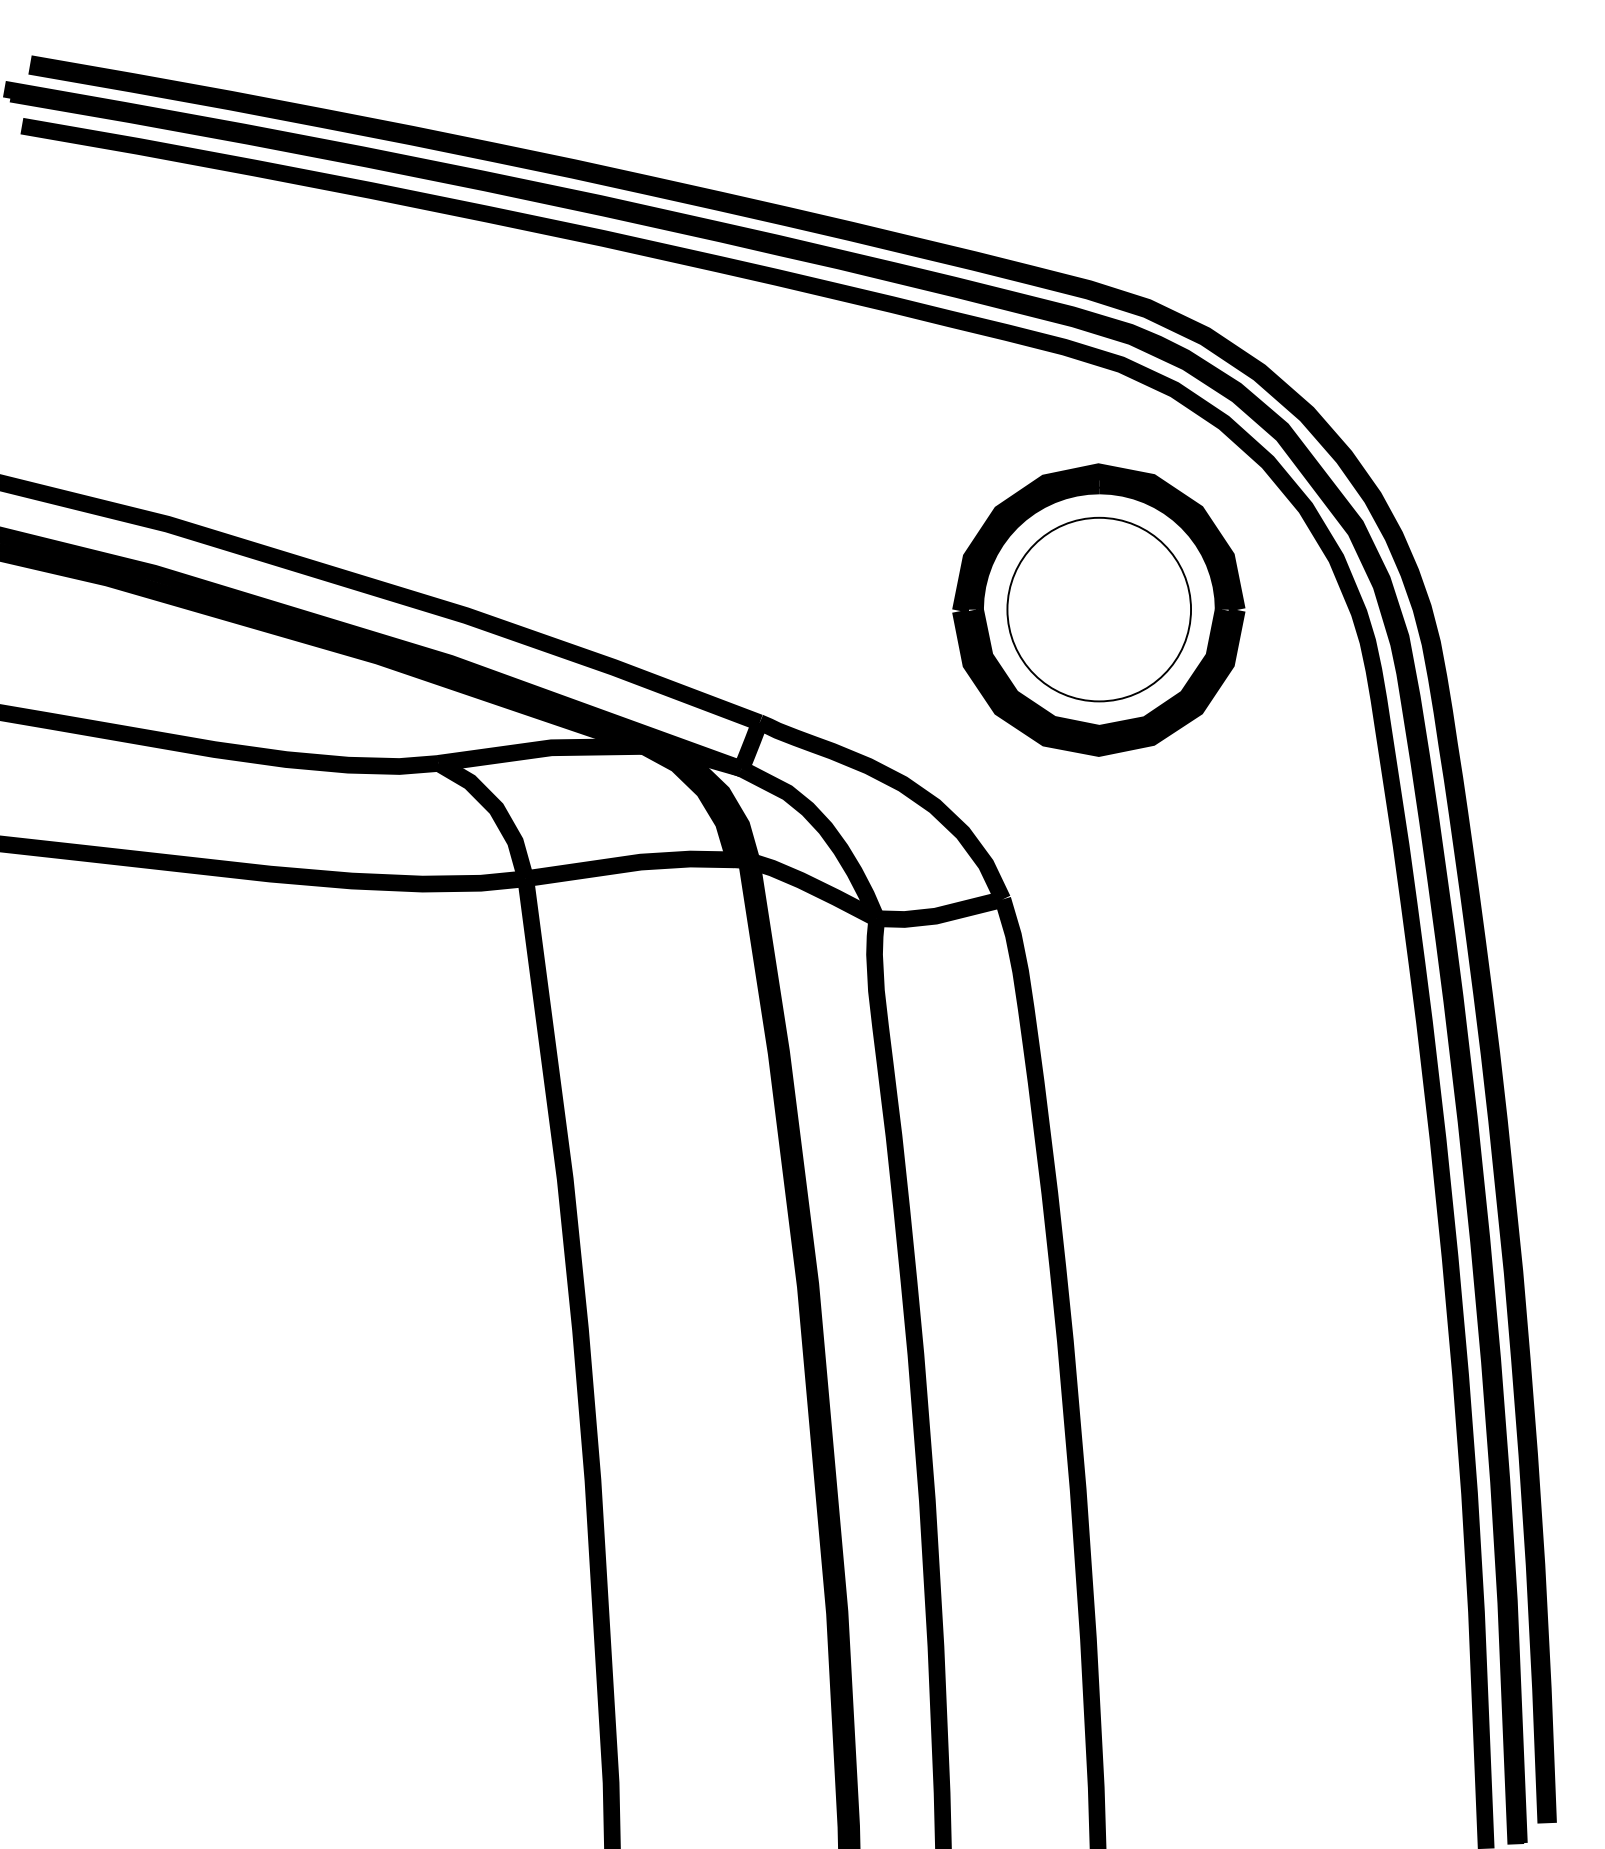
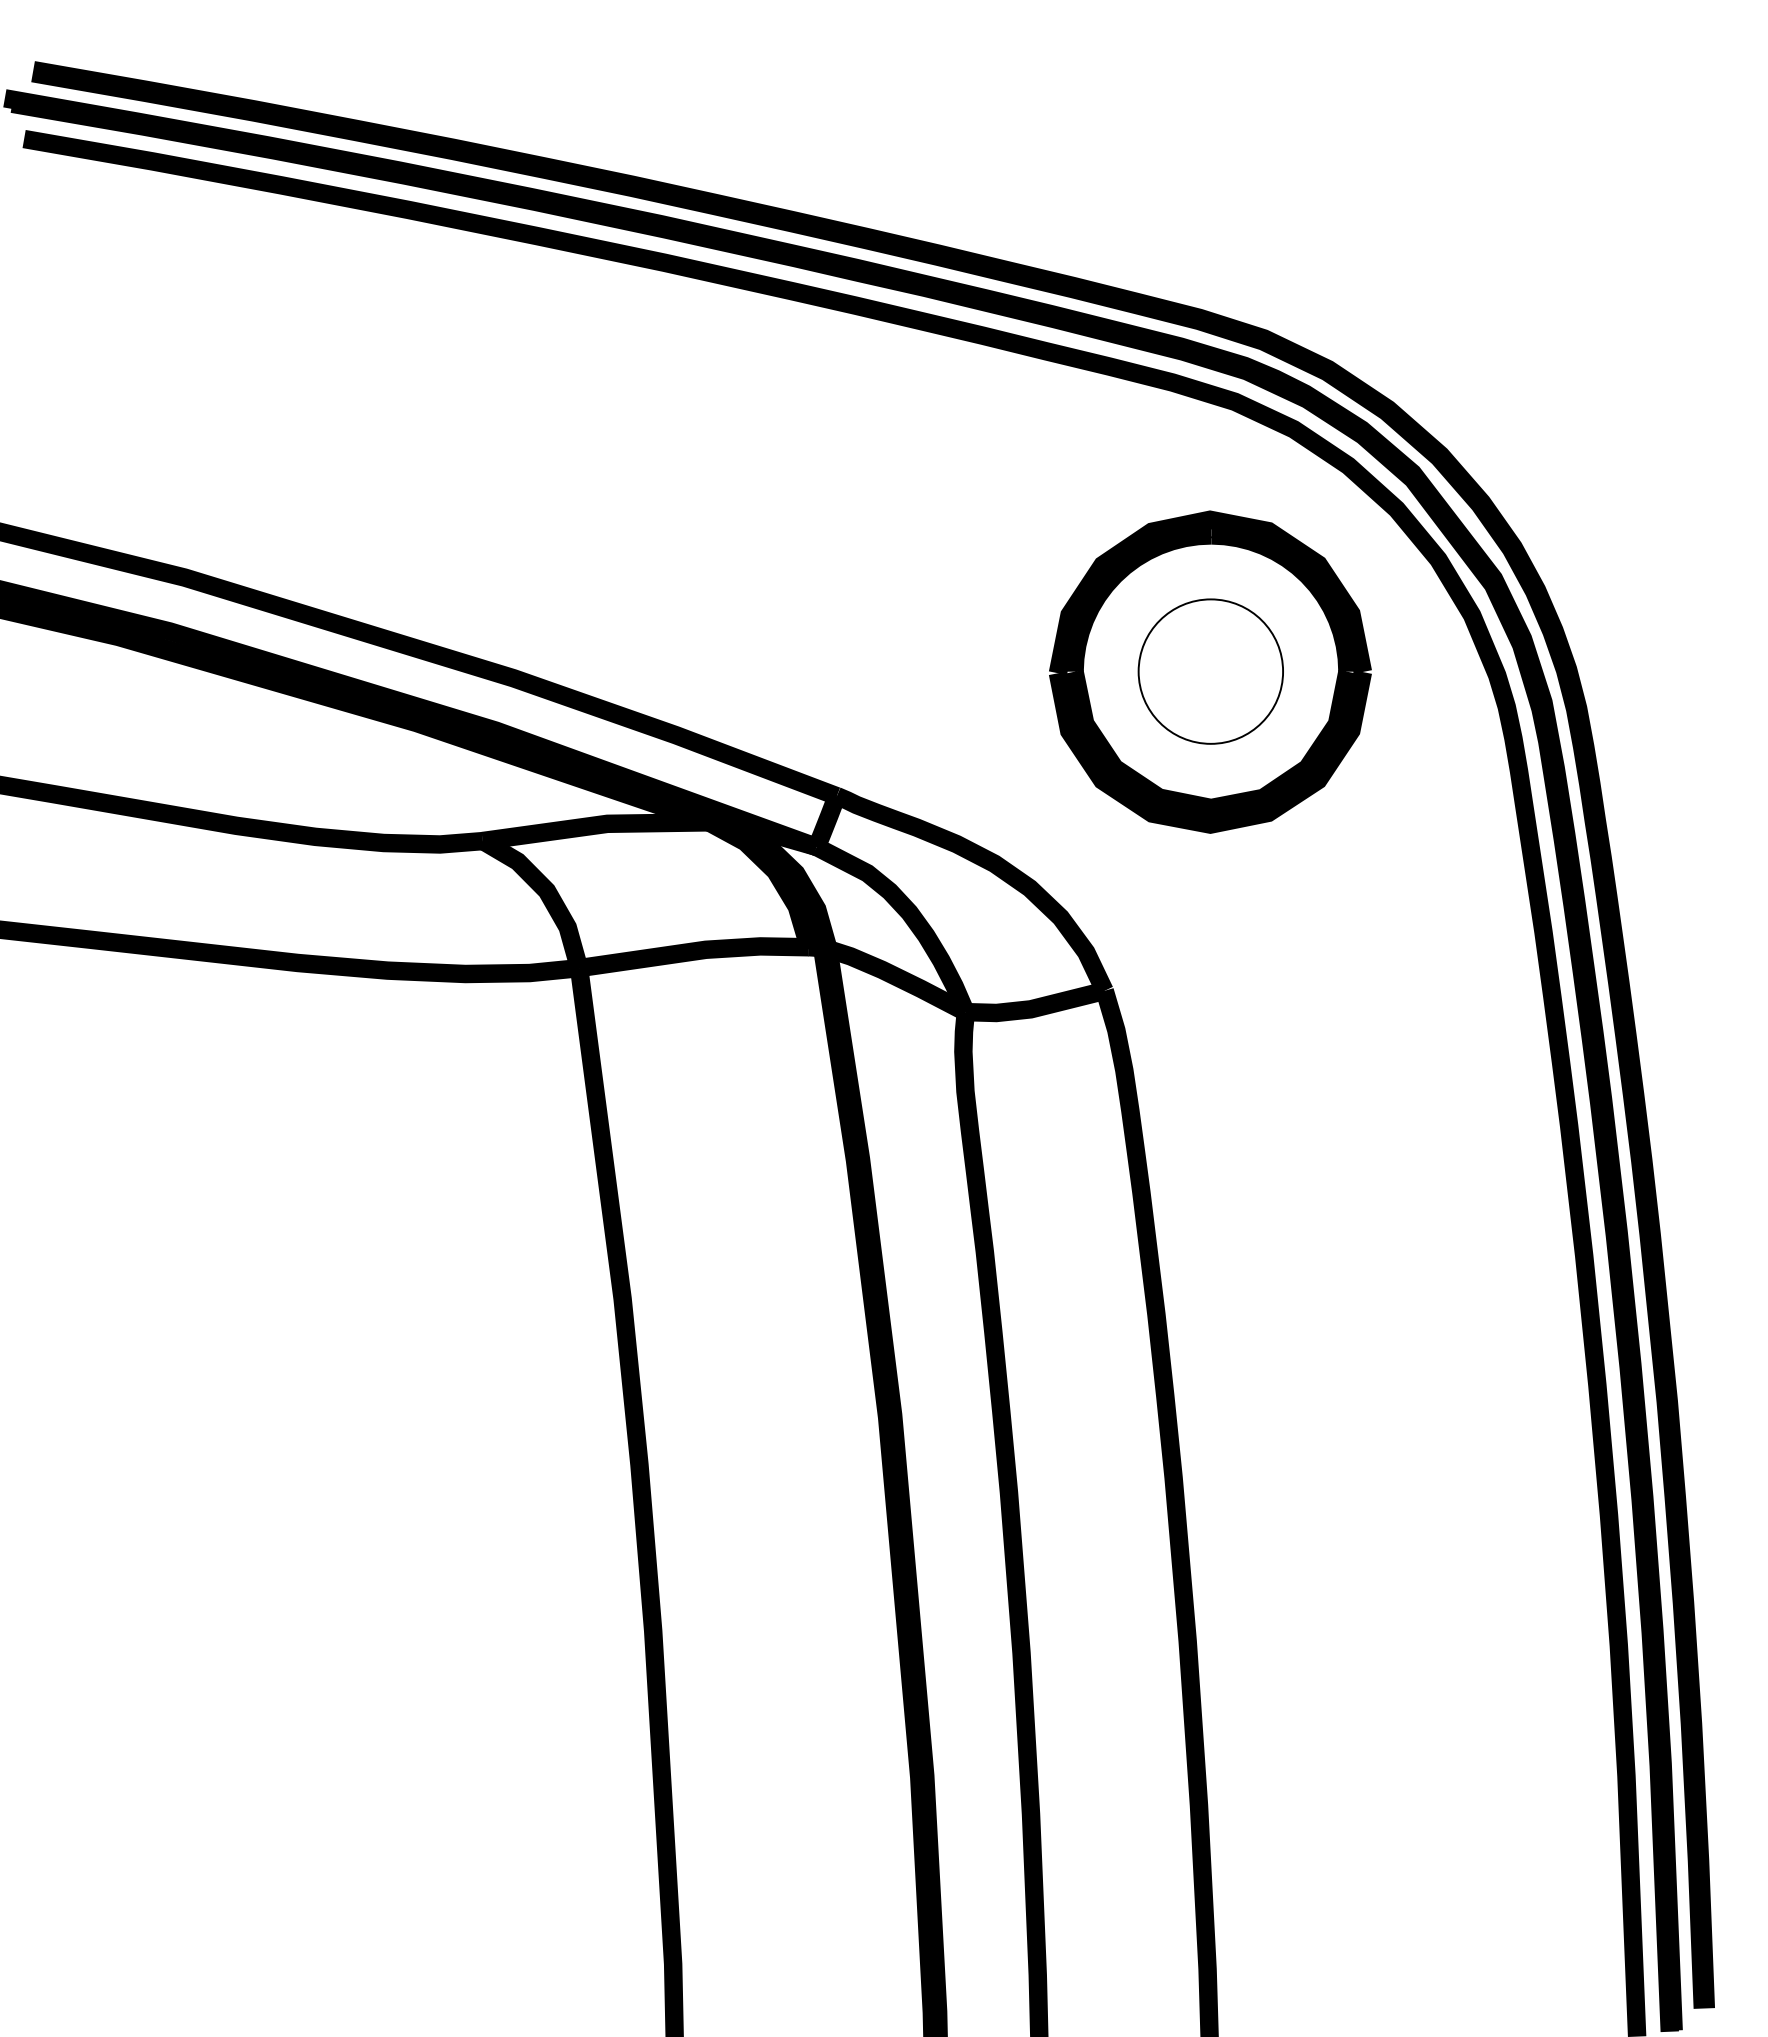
circle: (1098, 609) -> (1210, 671), size x0.71

